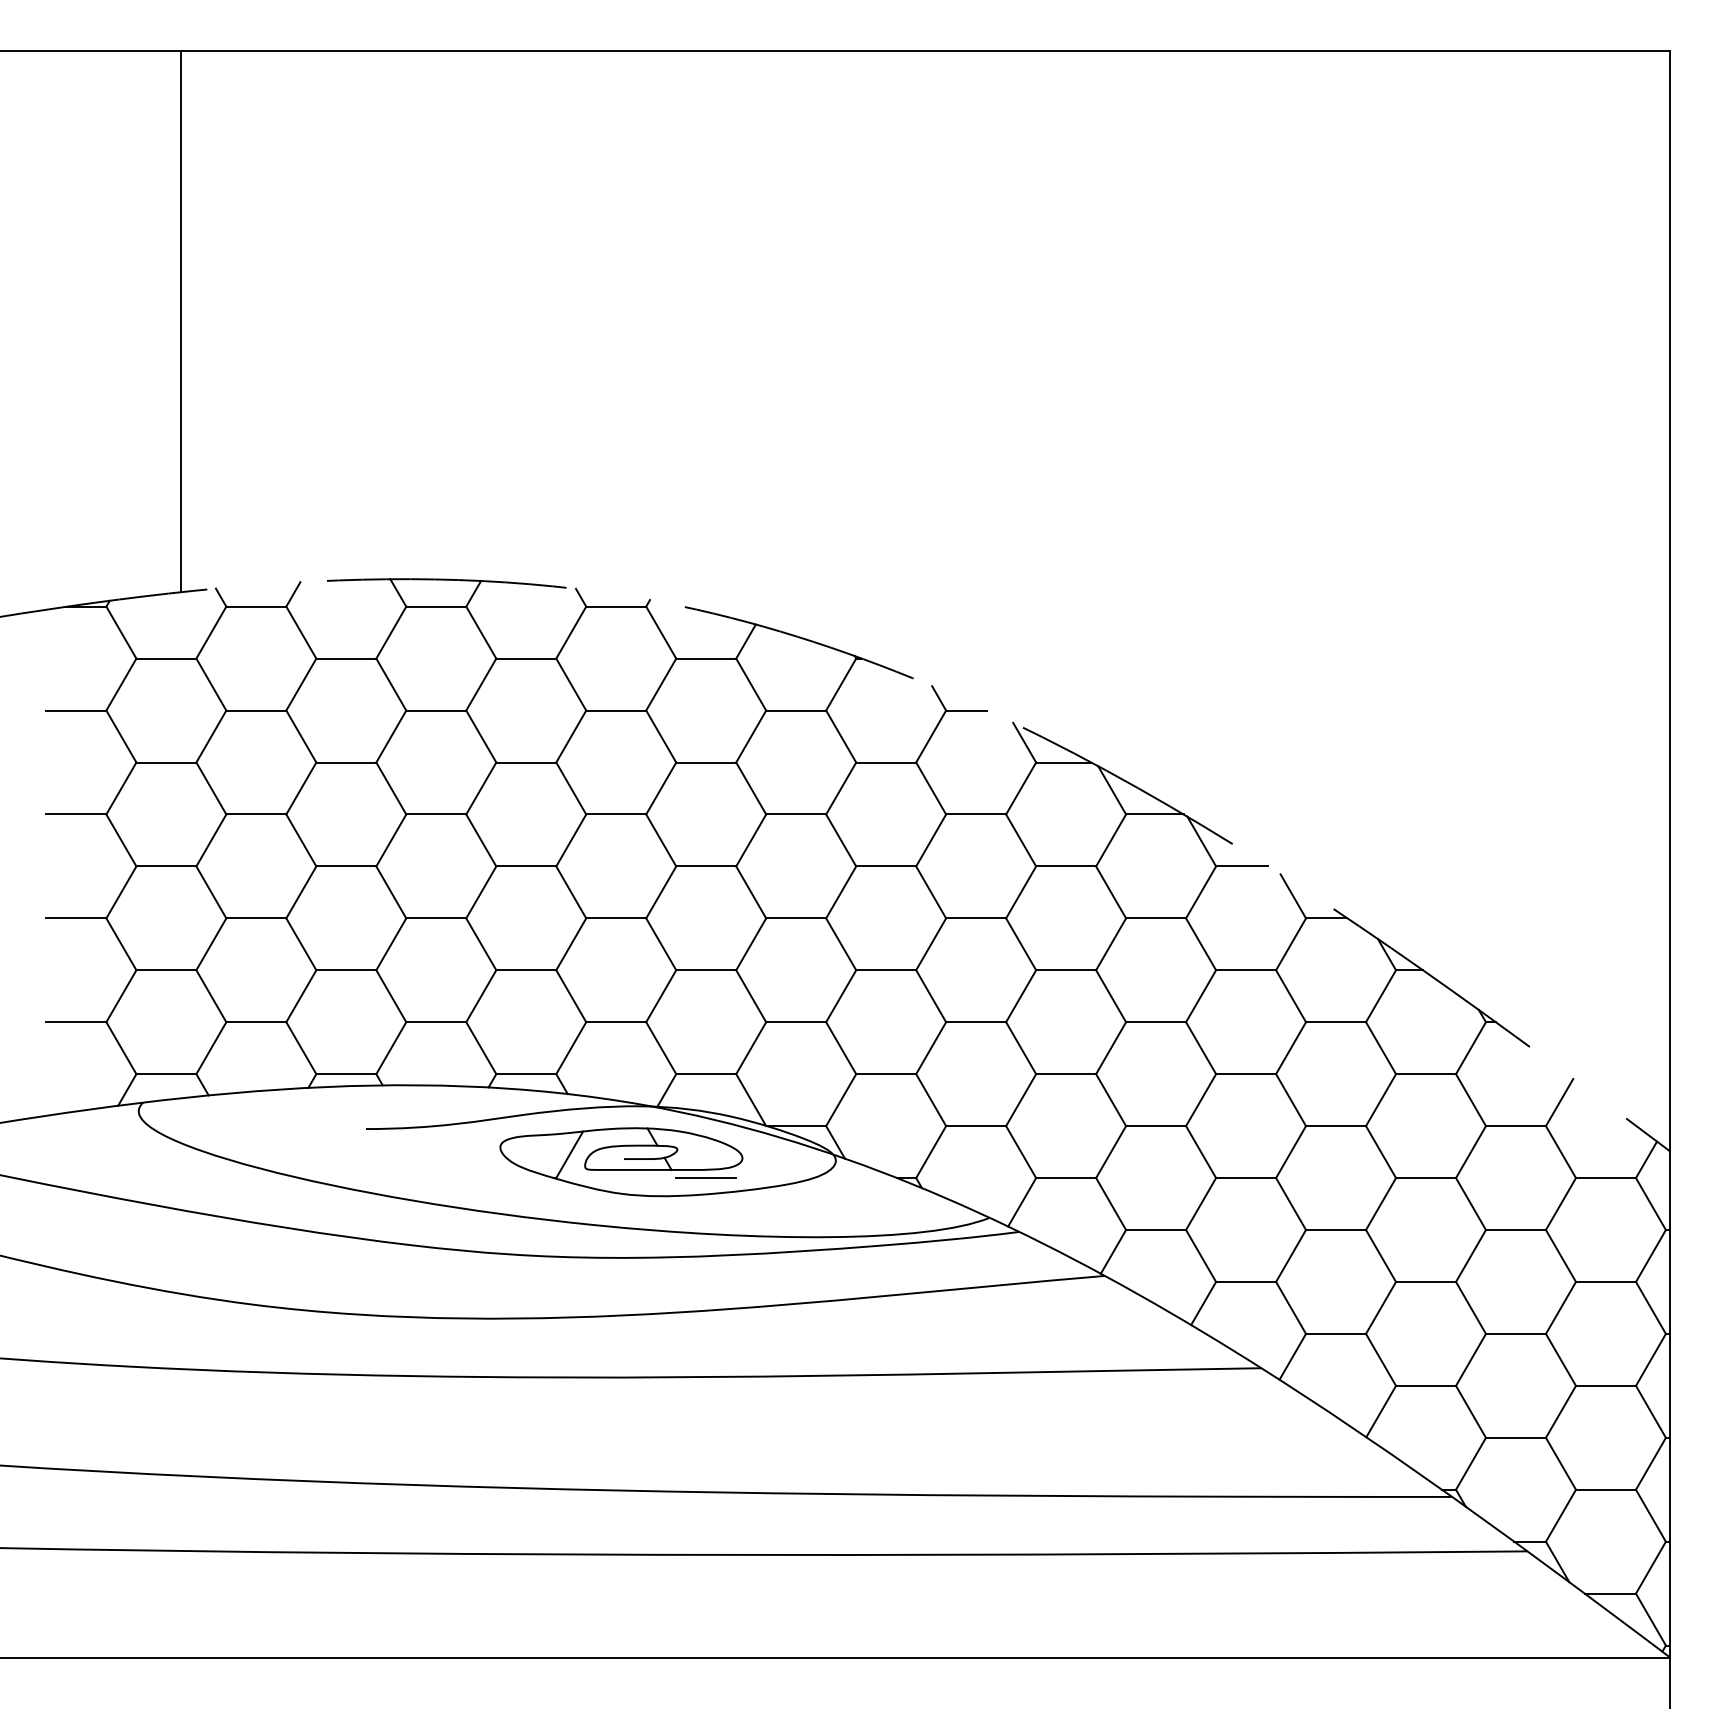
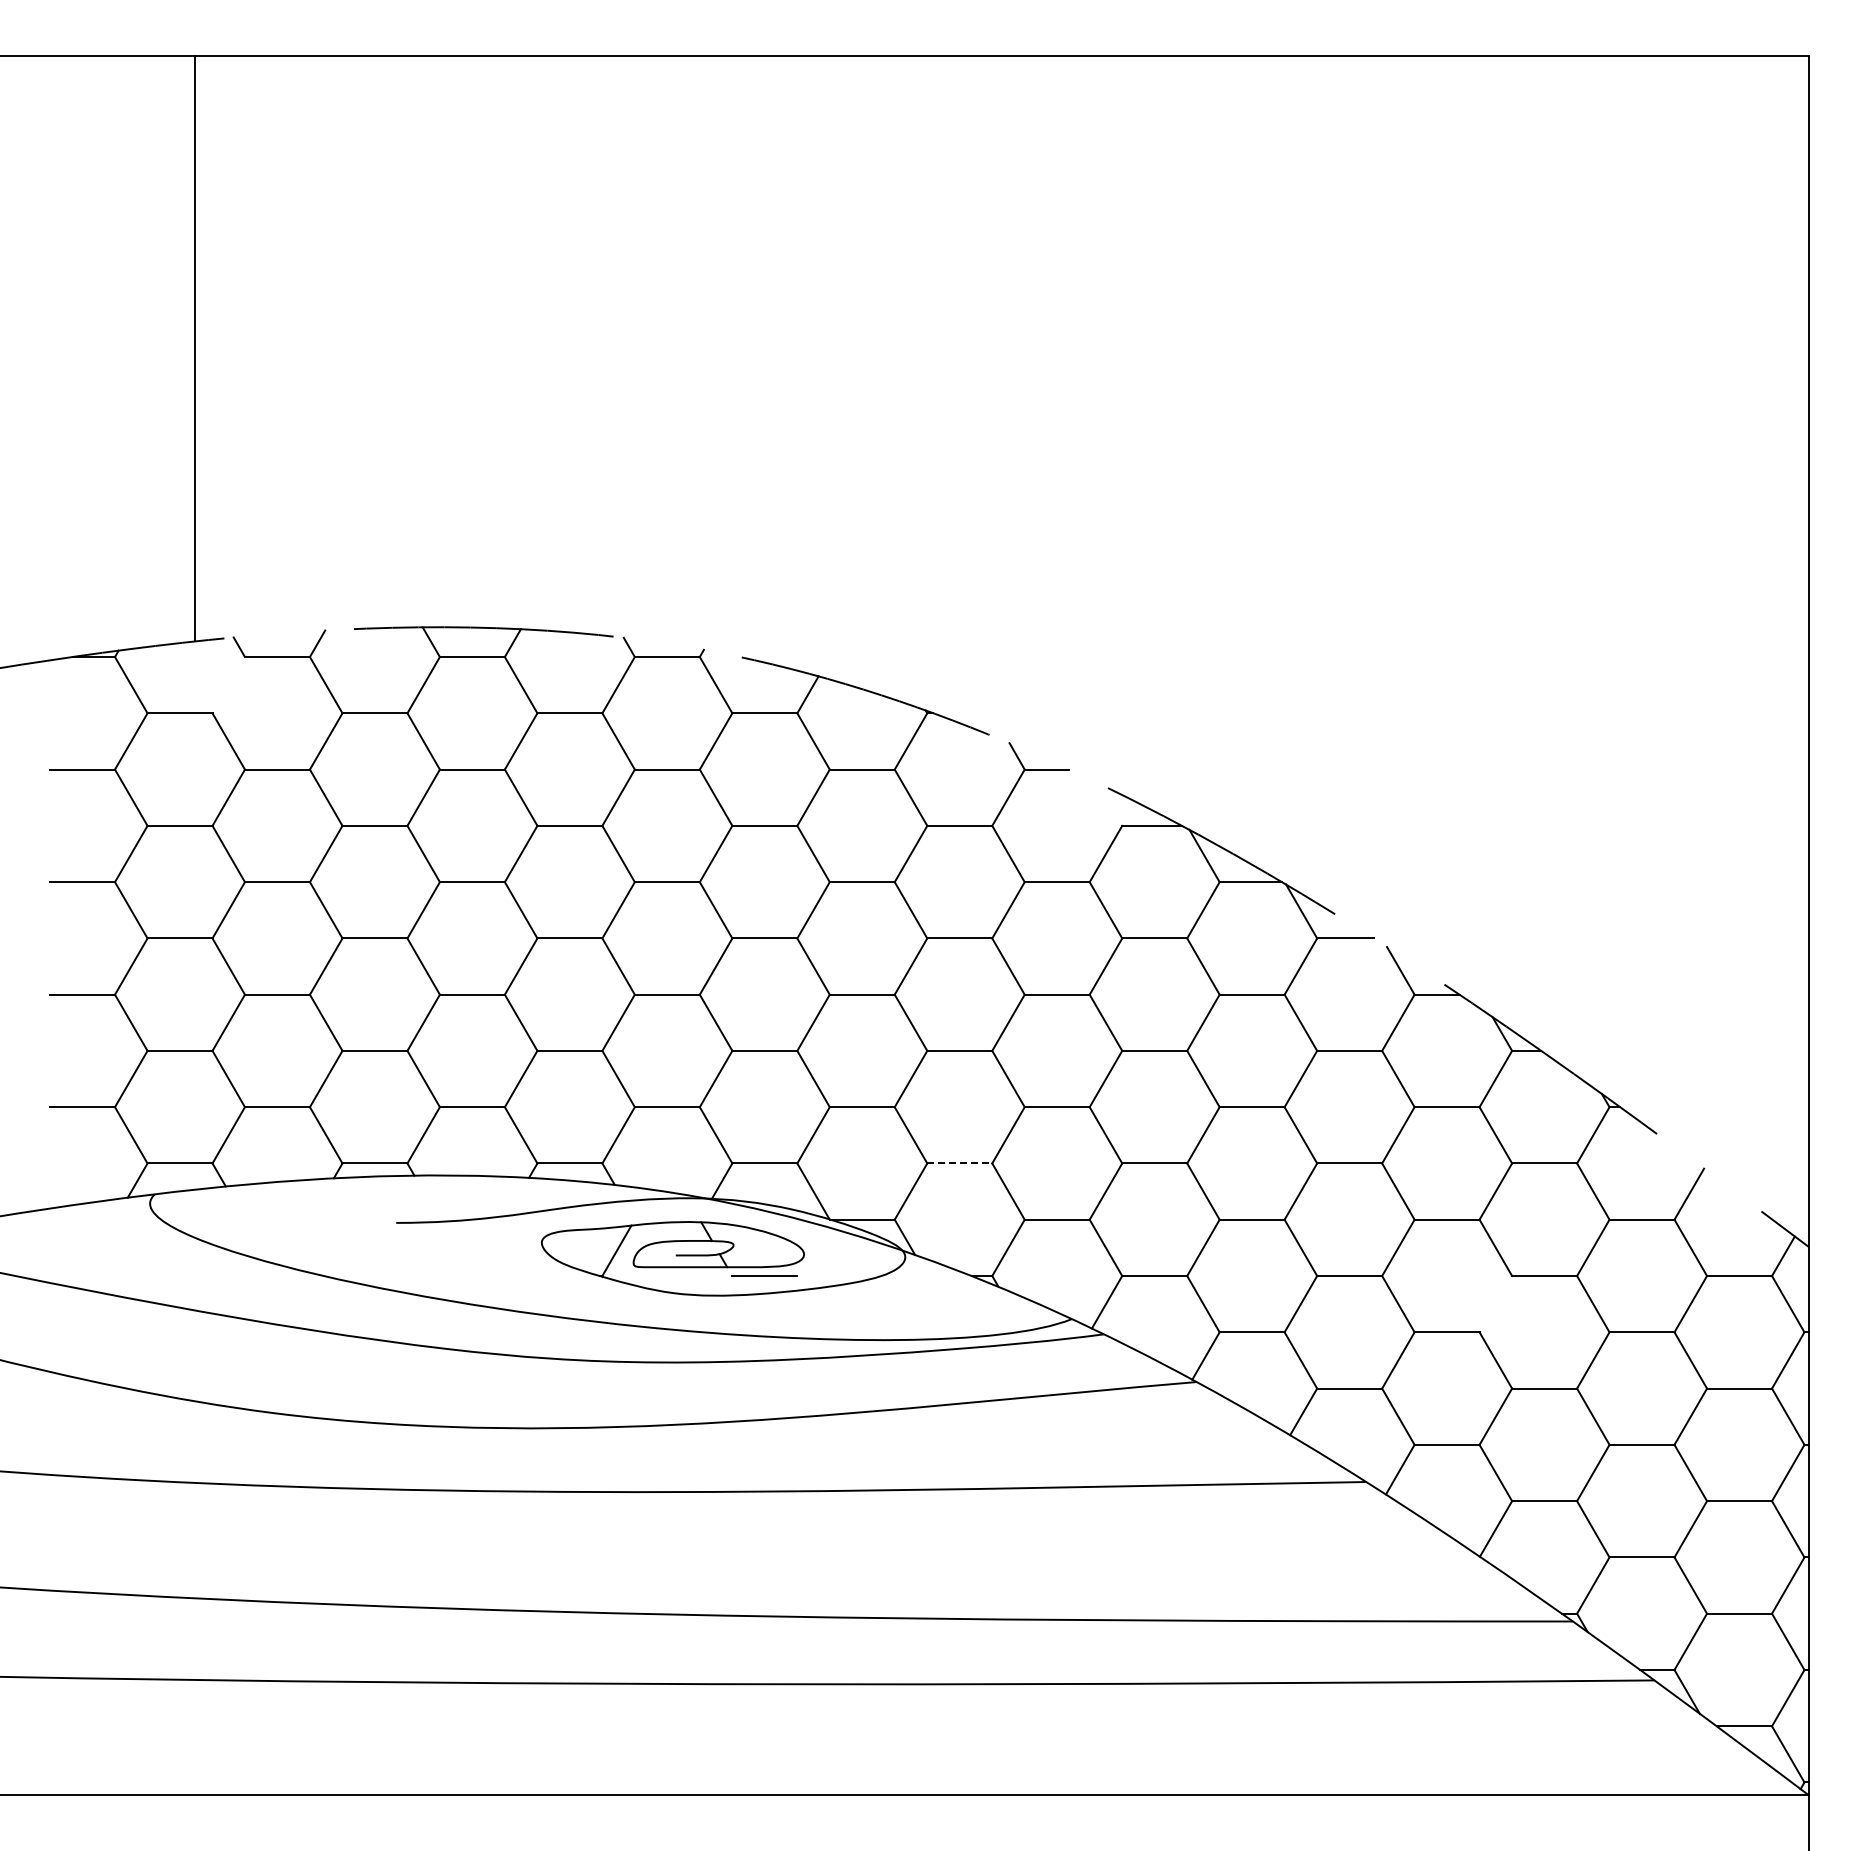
line: (211, 632) -> (228, 685), removed
line: (1024, 741) -> (1109, 803), removed
line: (886, 1074) -> (960, 1163), solid -> dashed
line: (1380, 1204) -> (1495, 1304), removed

